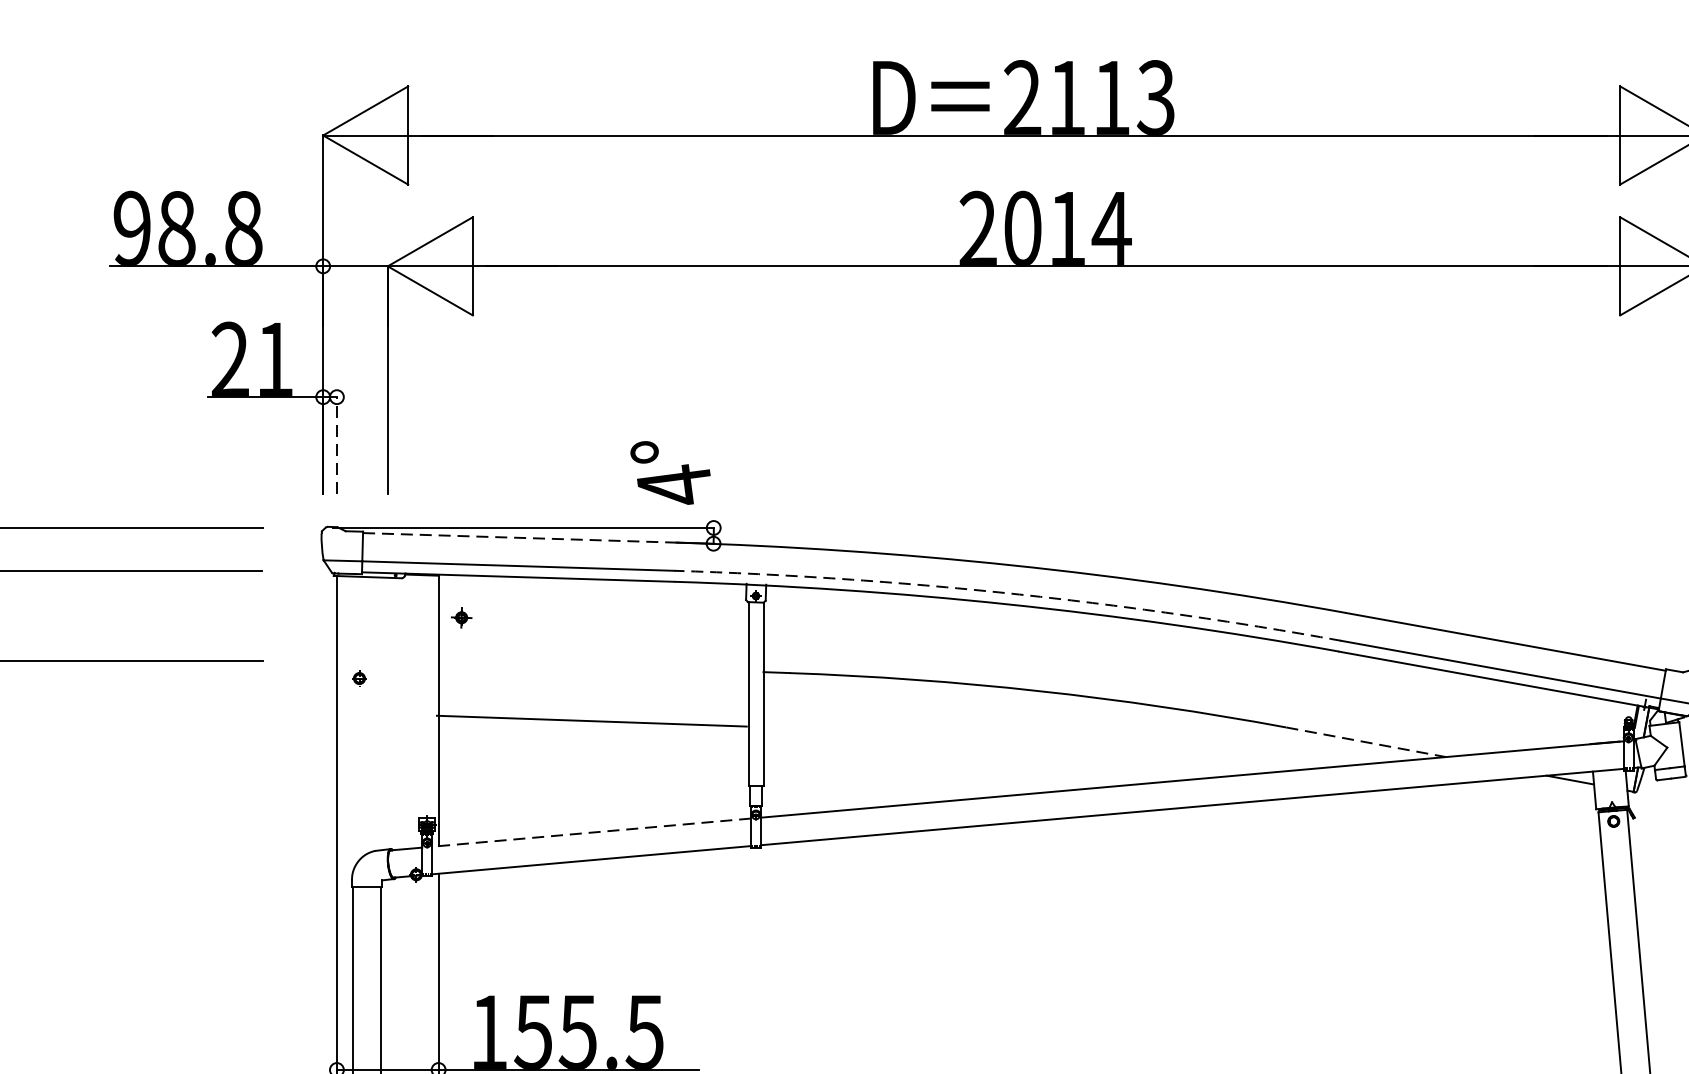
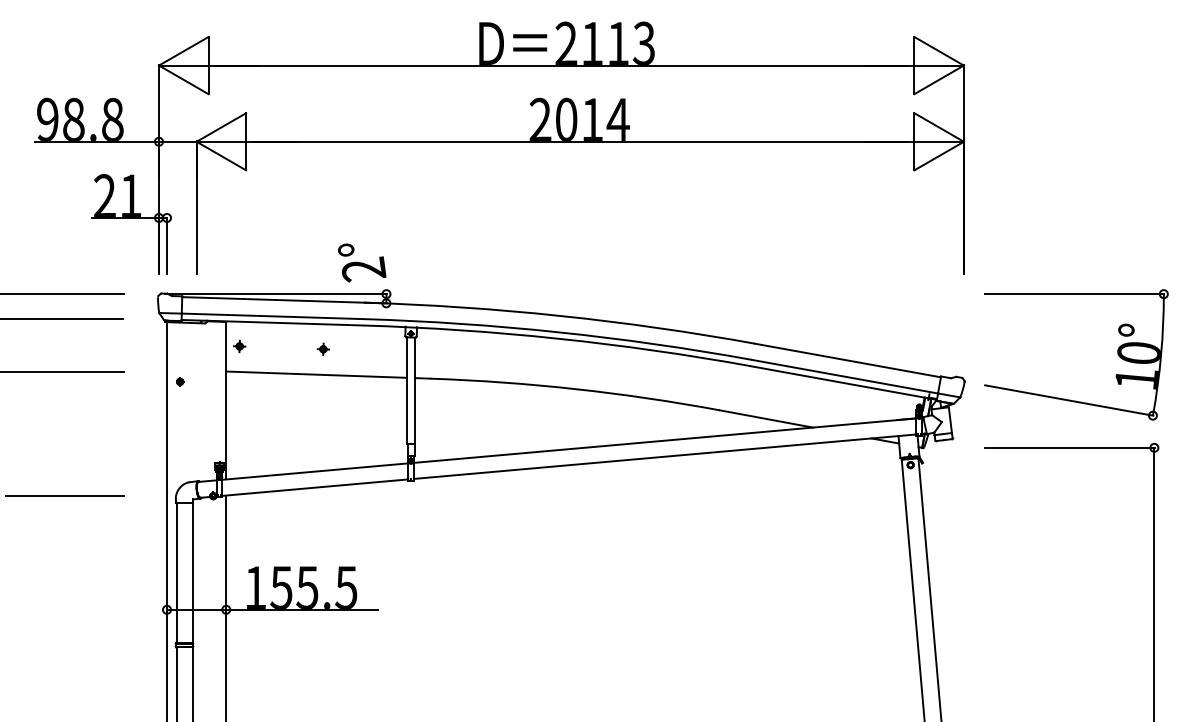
line: (337, 444) -> (167, 245), dashed -> solid
text: (674, 485) -> (363, 269), 4° -> 2°
line: (519, 537) -> (273, 299), dashed -> solid
arc: (1009, 593) -> (558, 332), dashed -> solid
part: (603, 621) -> (322, 348), added
line: (591, 720) -> (316, 374), moved
line: (1366, 743) -> (766, 419), dashed -> solid
line: (590, 832) -> (314, 471), dashed -> solid
line: (160, 873) -> (64, 495), added

